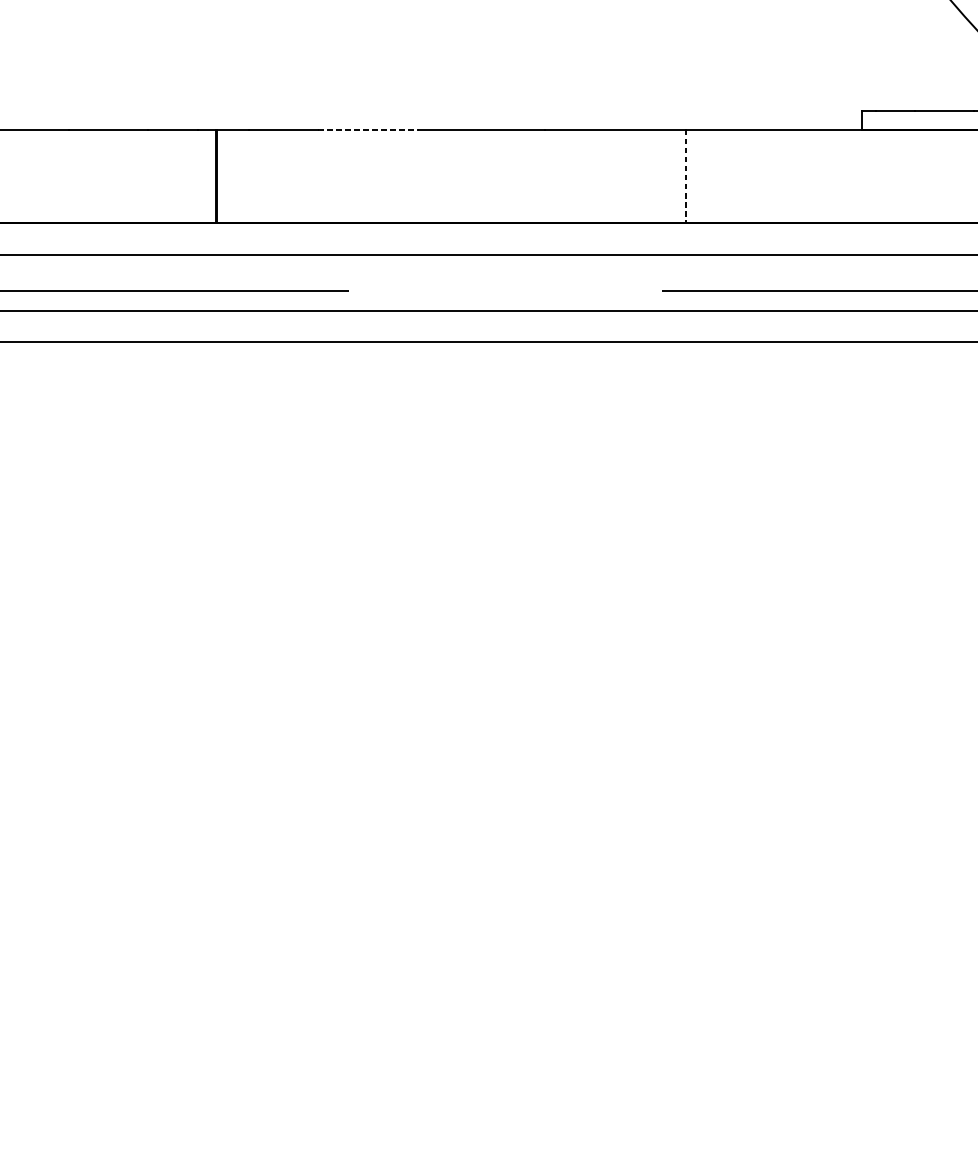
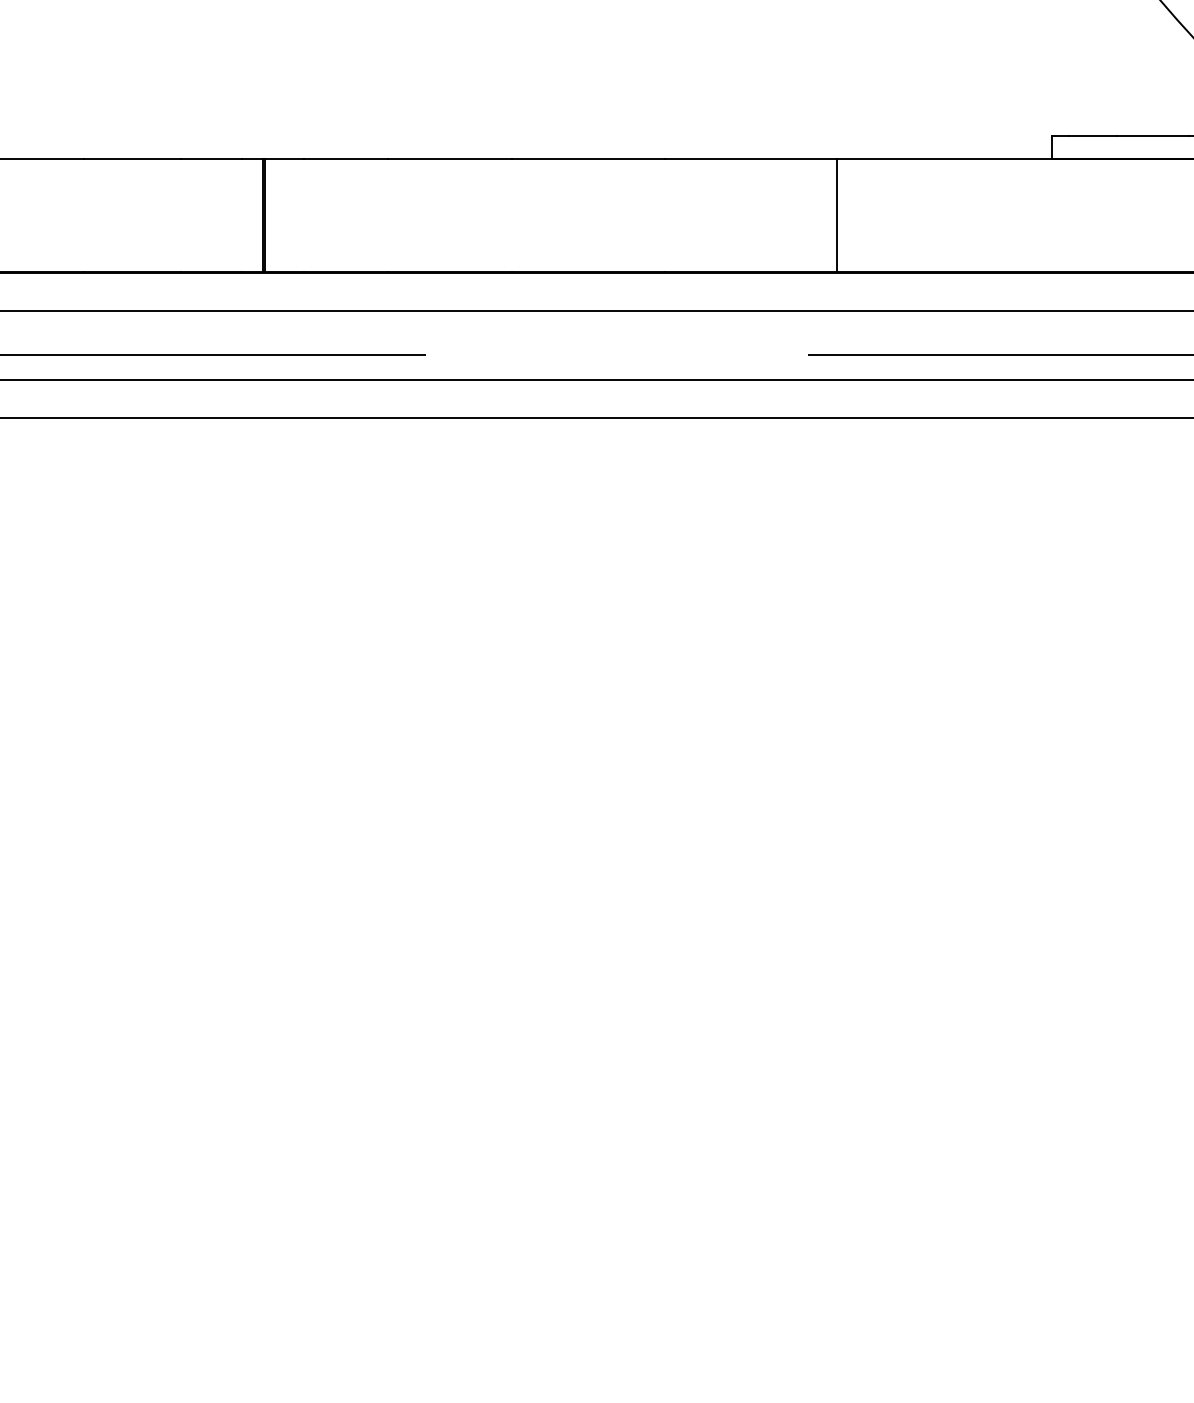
line: (368, 129) -> (449, 158), dashed -> solid
line: (686, 176) -> (837, 215), dashed -> solid

